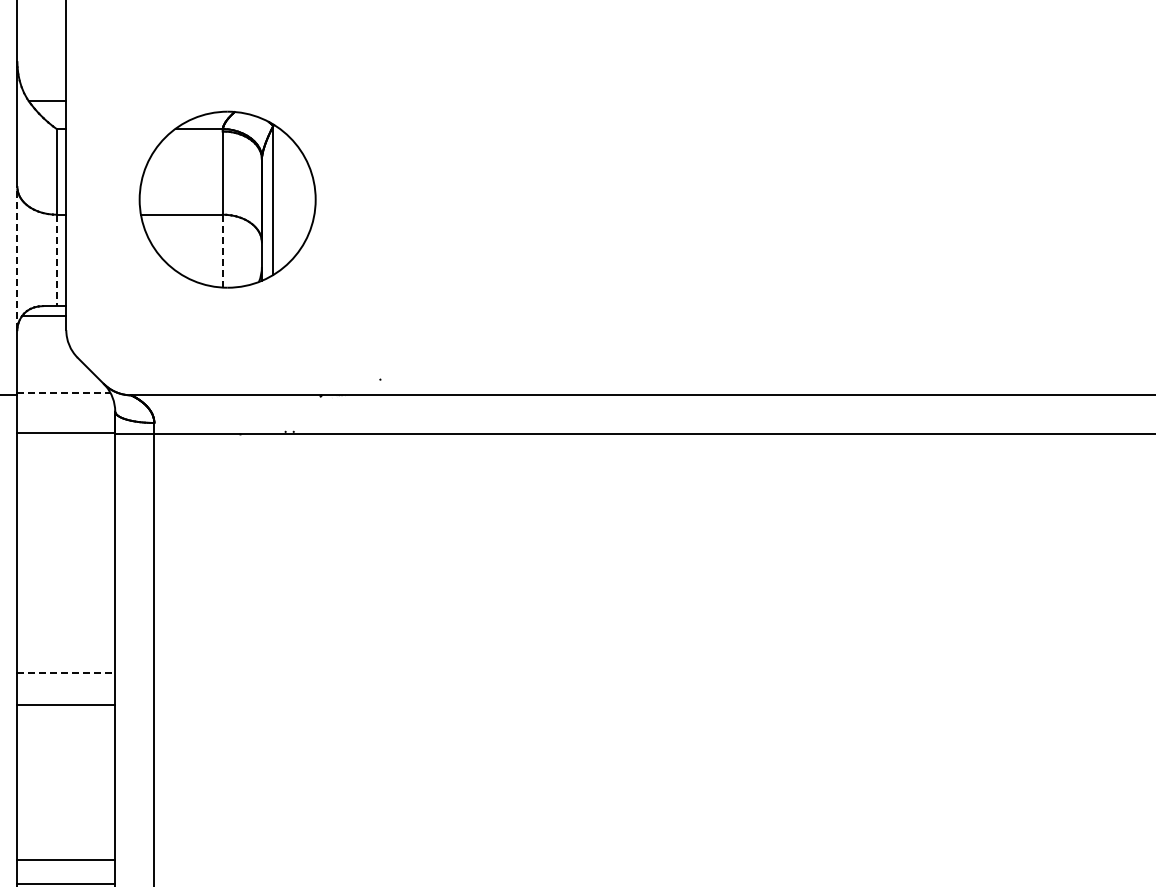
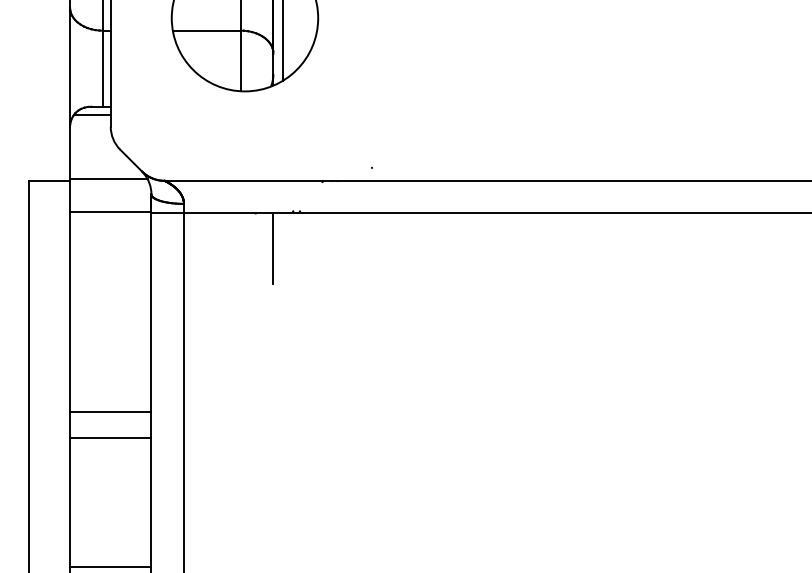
line: (222, 250) -> (240, 60), dashed -> solid
line: (17, 258) -> (70, 67), dashed -> solid
line: (56, 260) -> (102, 68), dashed -> solid
line: (64, 393) -> (109, 179), dashed -> solid
line: (261, 476) -> (273, 248), added
line: (66, 672) -> (110, 411), dashed -> solid

